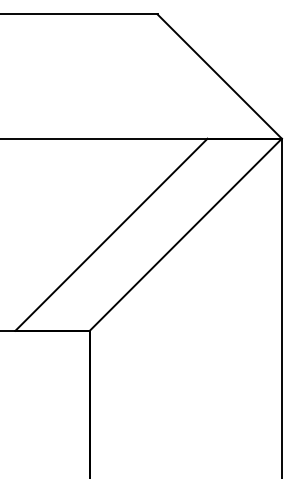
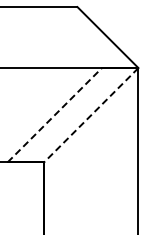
line: (110, 235) -> (54, 115), solid -> dashed
line: (186, 235) -> (91, 115), solid -> dashed

